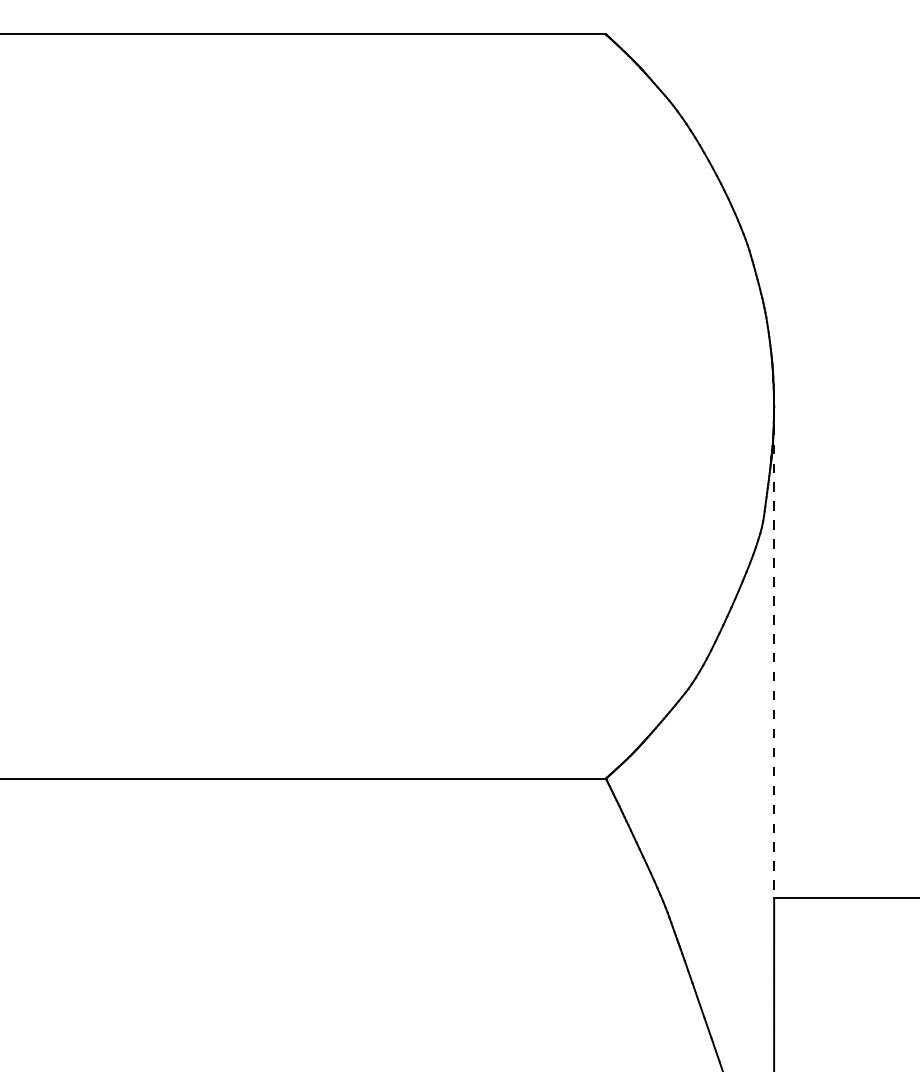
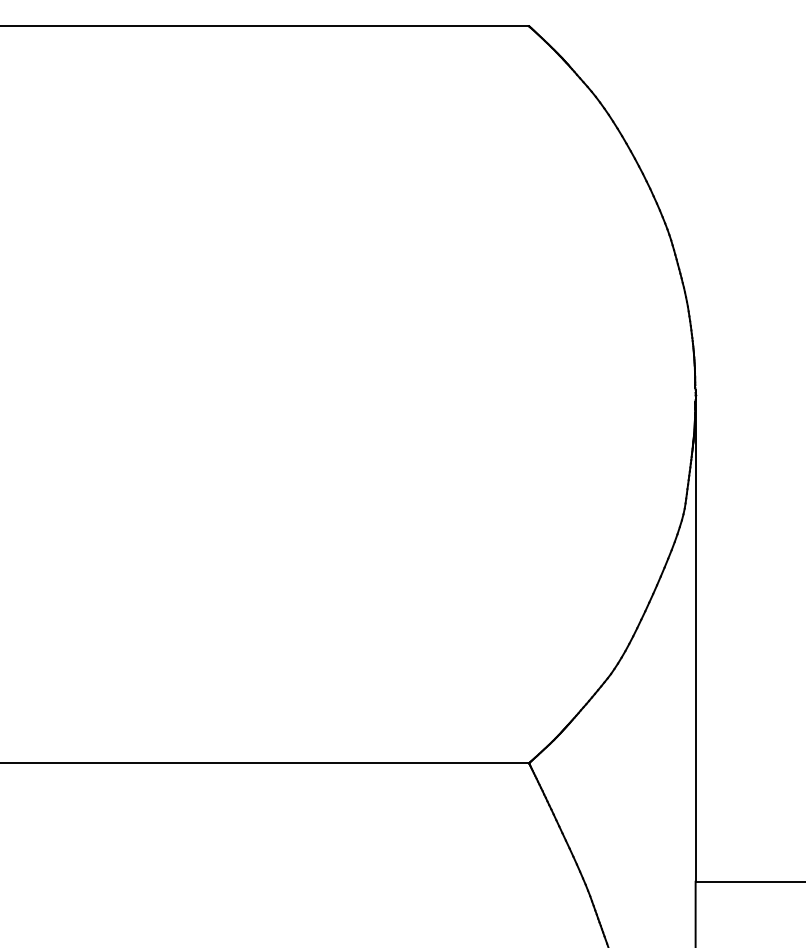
line: (774, 652) -> (695, 638), dashed -> solid

